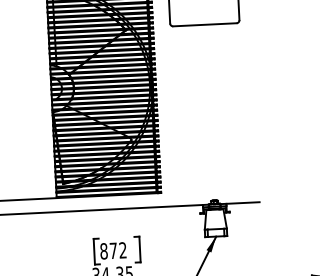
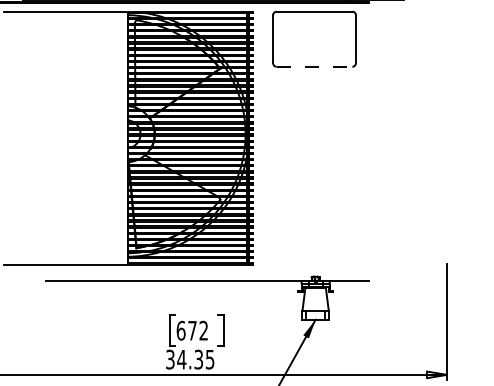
line: (204, 24) -> (314, 66), solid -> dashed
text: (103, 251) -> (180, 330), 872 -> 672

